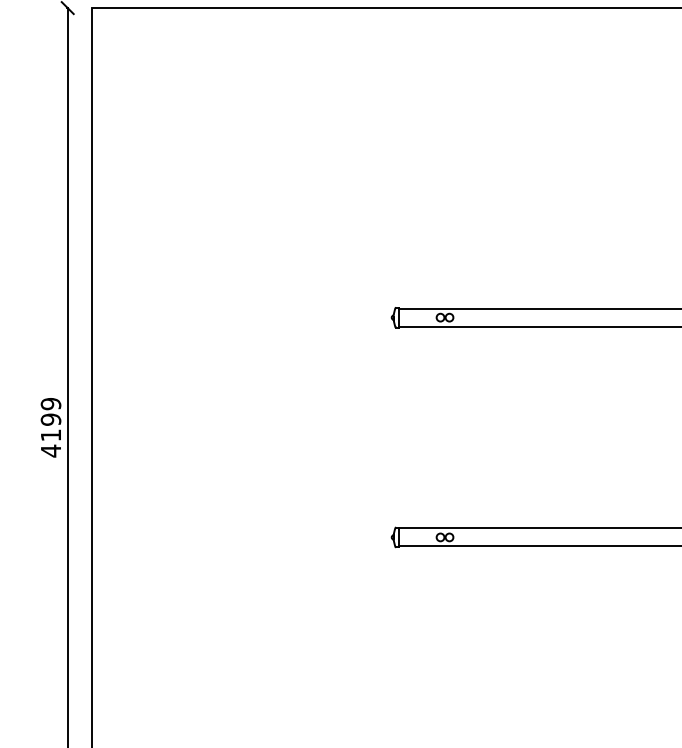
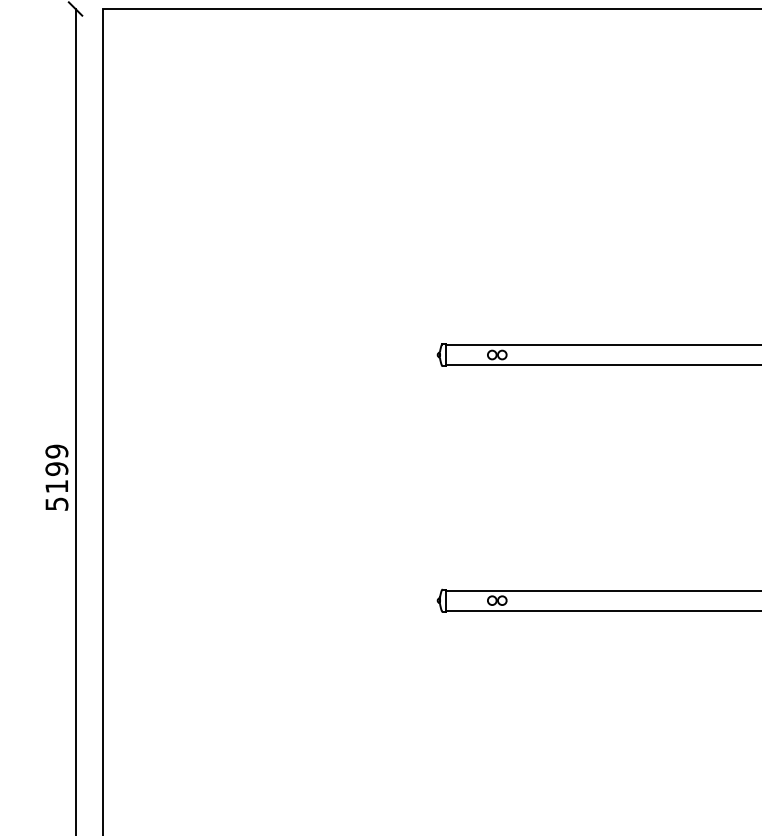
text: (51, 450) -> (57, 503), 4199 -> 5199

